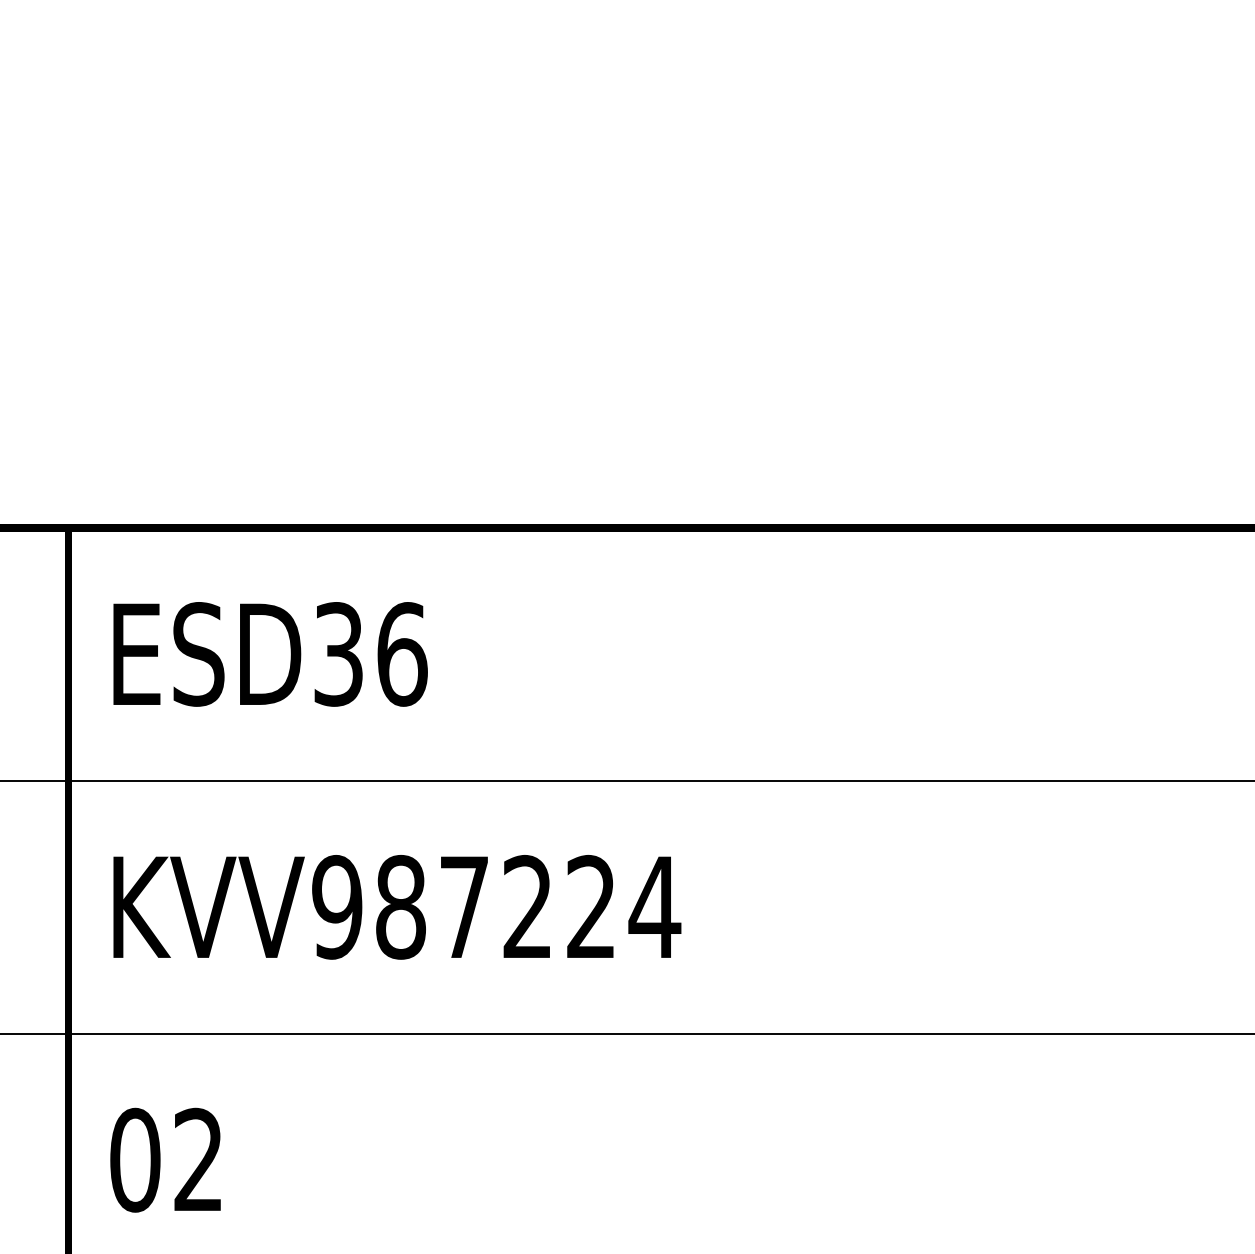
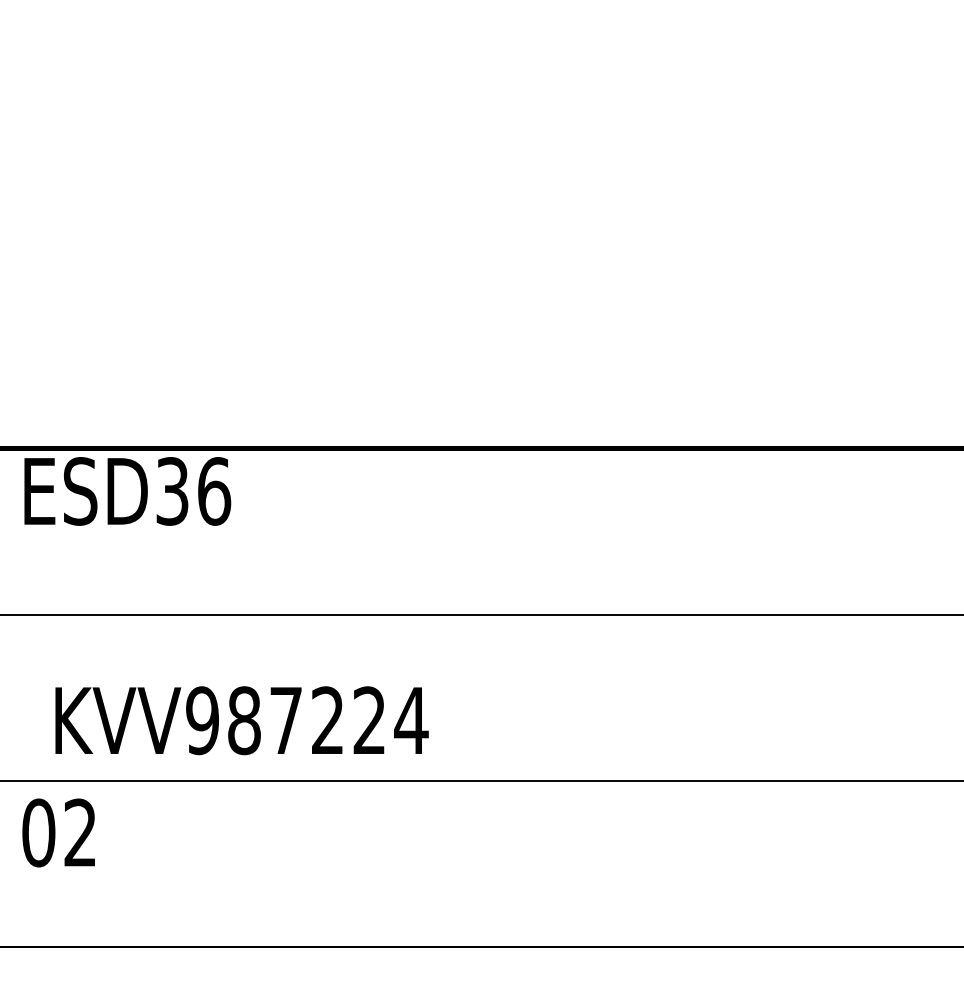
text: (270, 654) -> (127, 491), moved
text: (396, 907) -> (241, 720), moved
text: (165, 1159) -> (58, 832), moved

